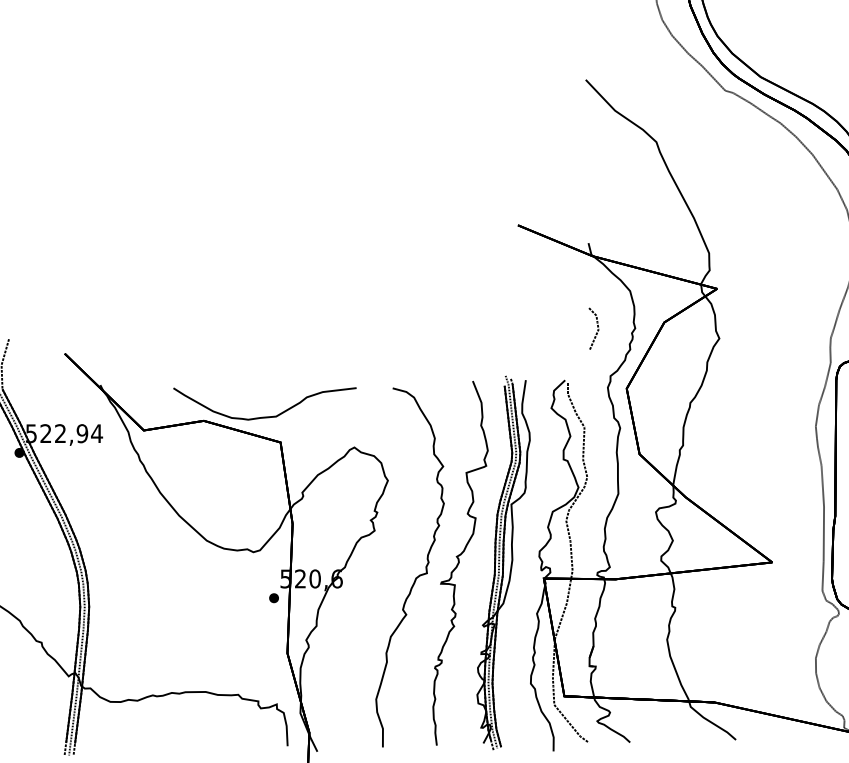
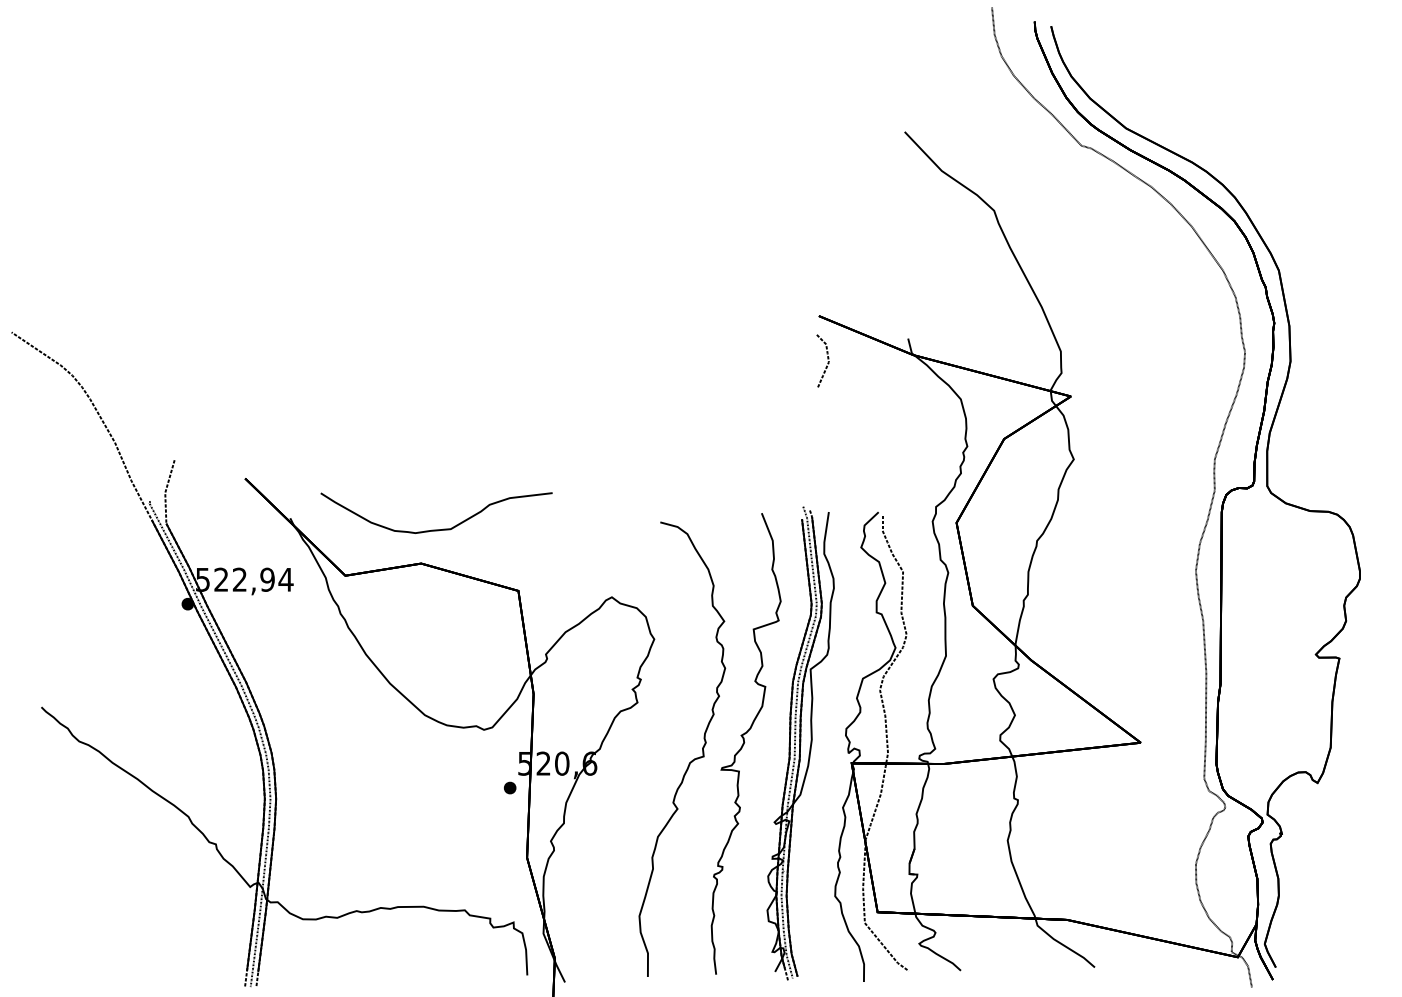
curve: (597, 327) -> (827, 359), moved
curve: (264, 416) -> (436, 529), moved

